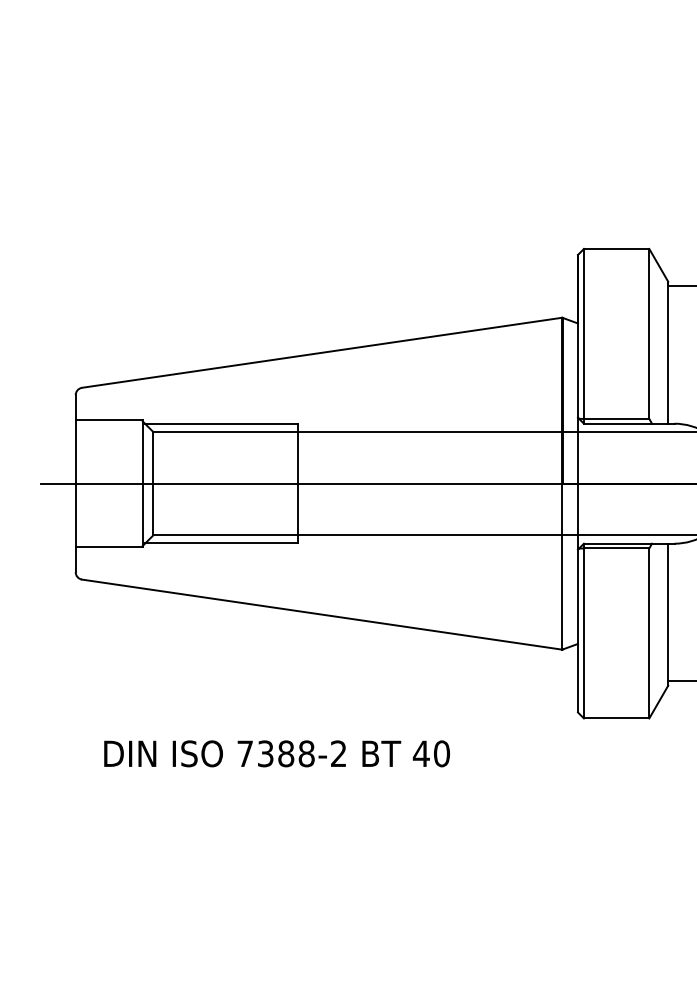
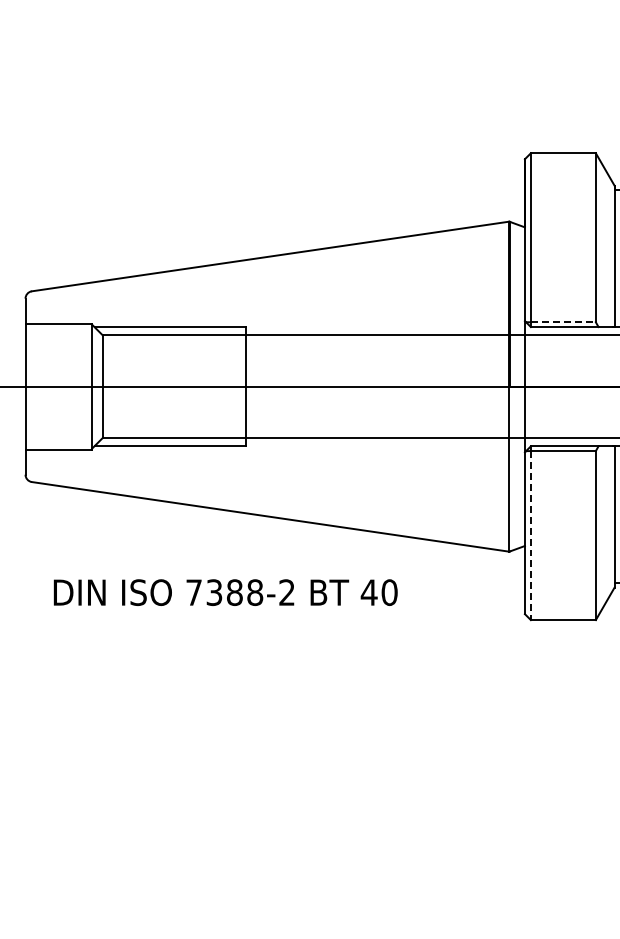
line: (616, 418) -> (563, 321), solid -> dashed
line: (583, 633) -> (530, 535), solid -> dashed
text: (276, 753) -> (225, 592), moved

